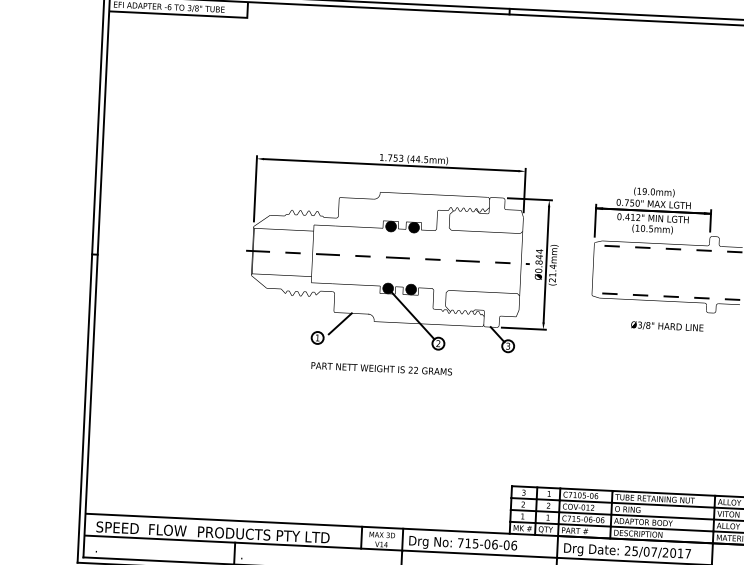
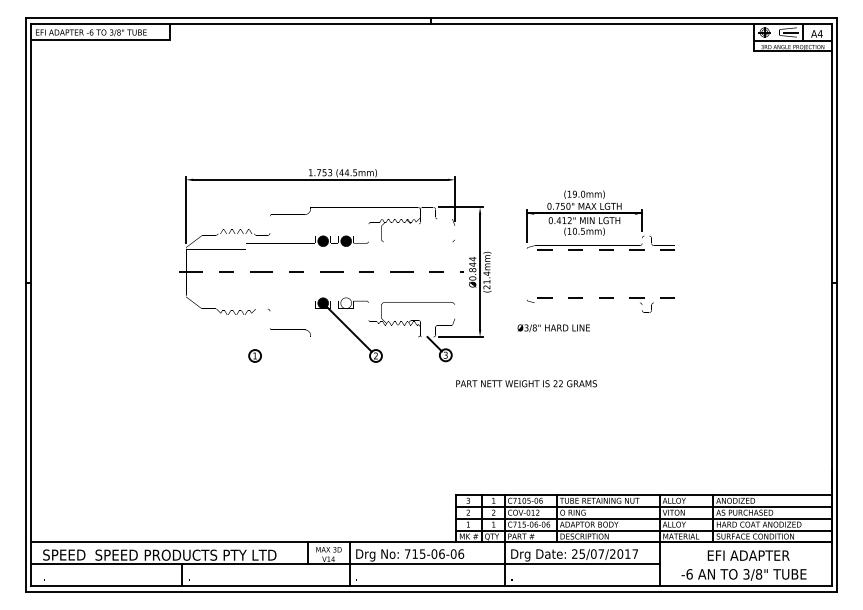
fill: (410, 288) -> (345, 302), removed
line: (340, 323) -> (277, 340), removed
text: (666, 326) -> (553, 328), moved
text: (381, 368) -> (526, 383), moved
text: (169, 529) -> (116, 554), FLOW -> SPEED

